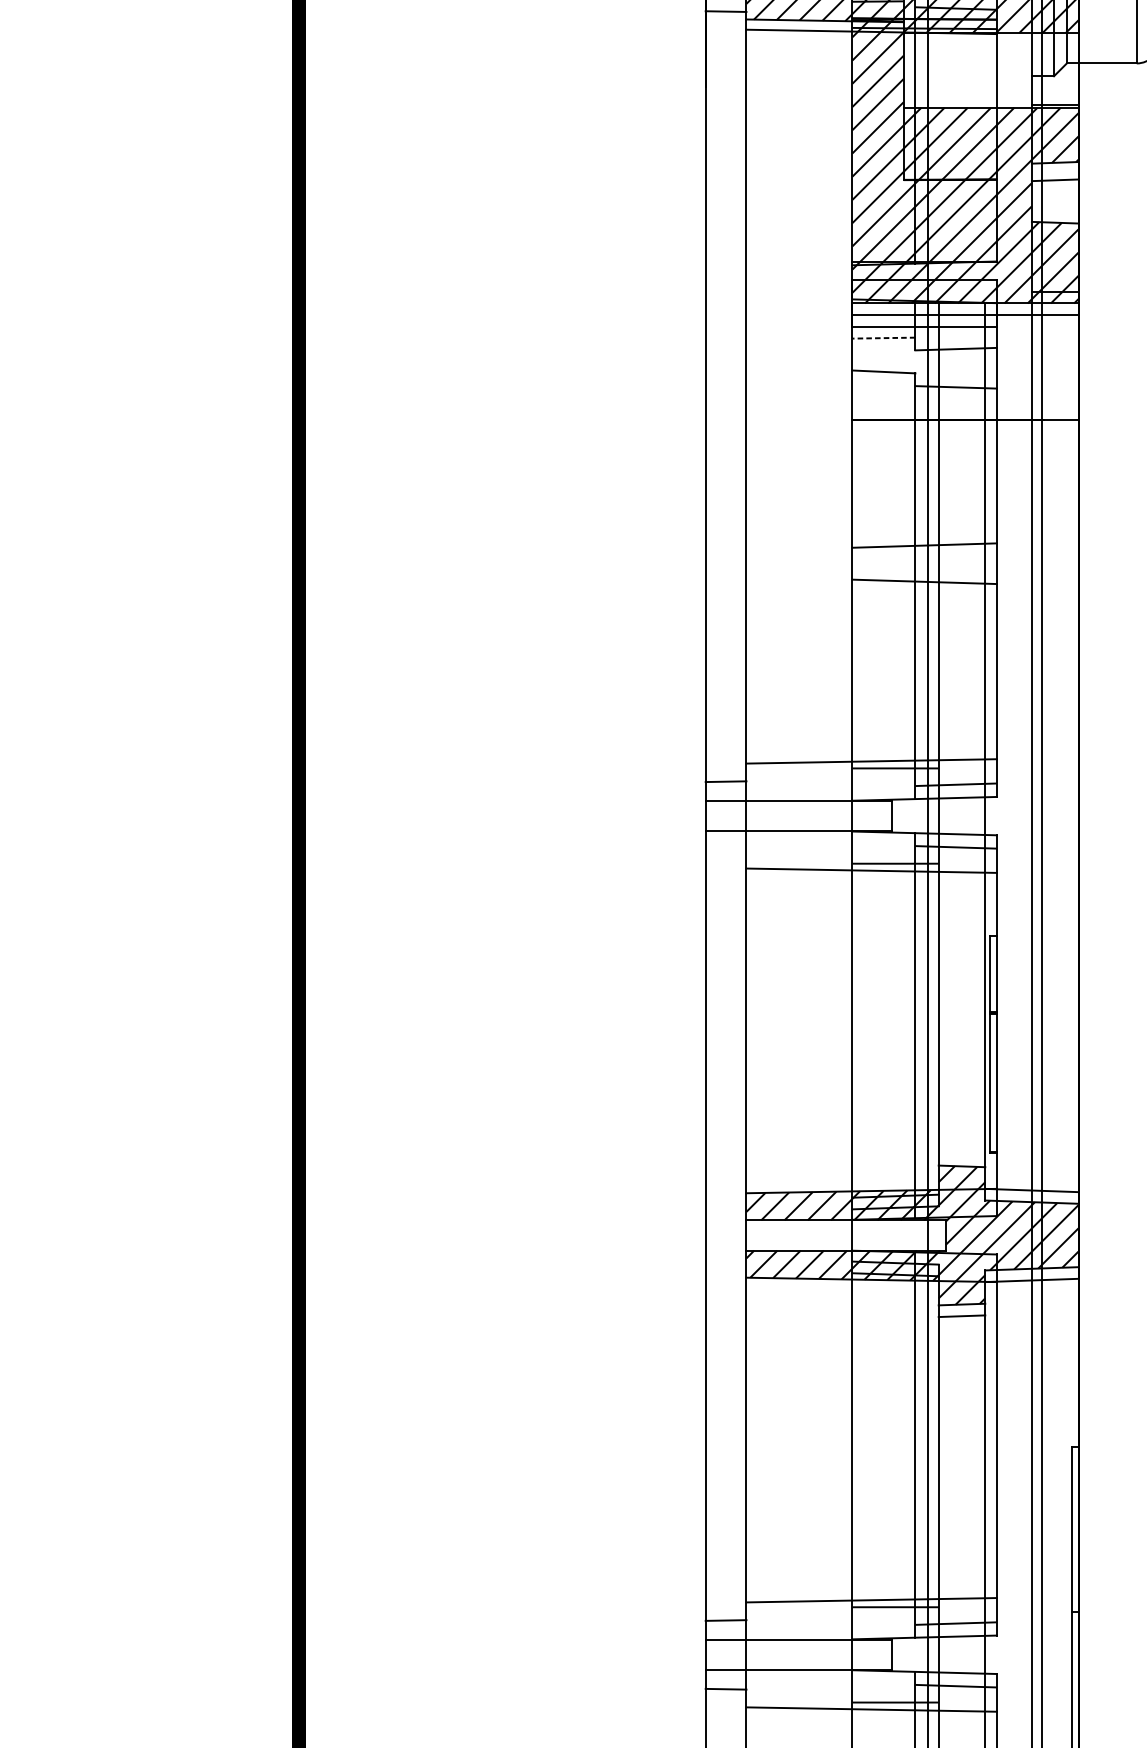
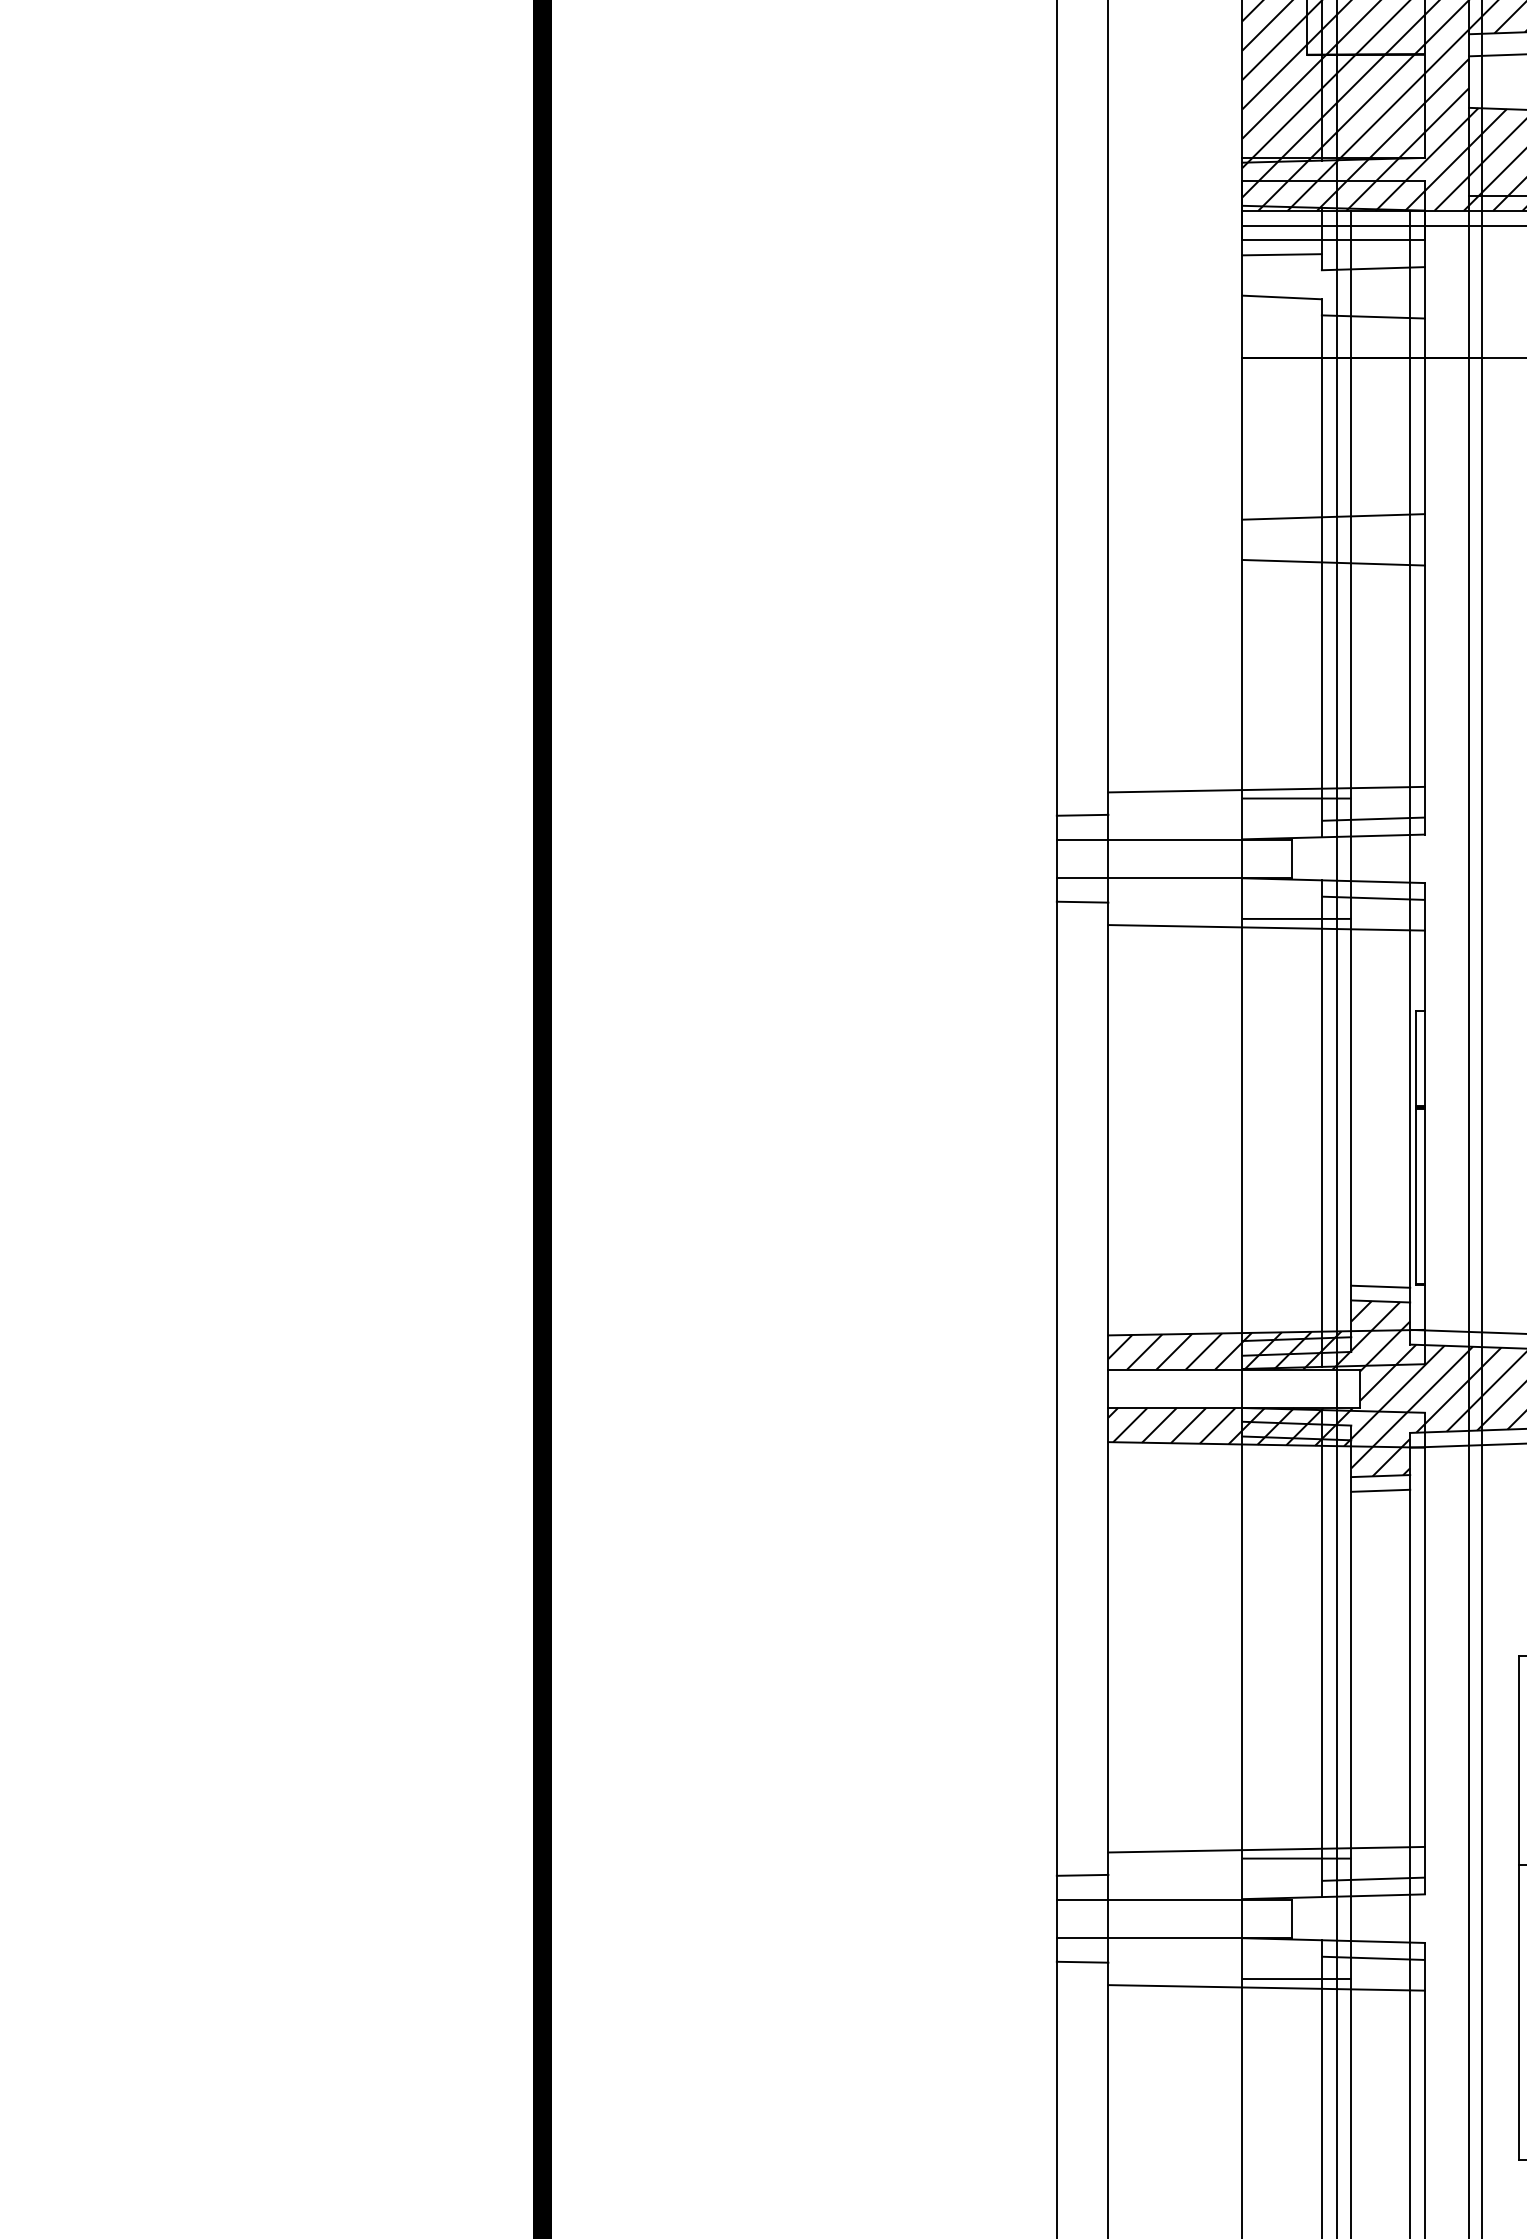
line: (884, 337) -> (1282, 254), dashed -> solid
line: (725, 849) -> (1082, 901), added
line: (961, 1154) -> (1380, 1286), added

